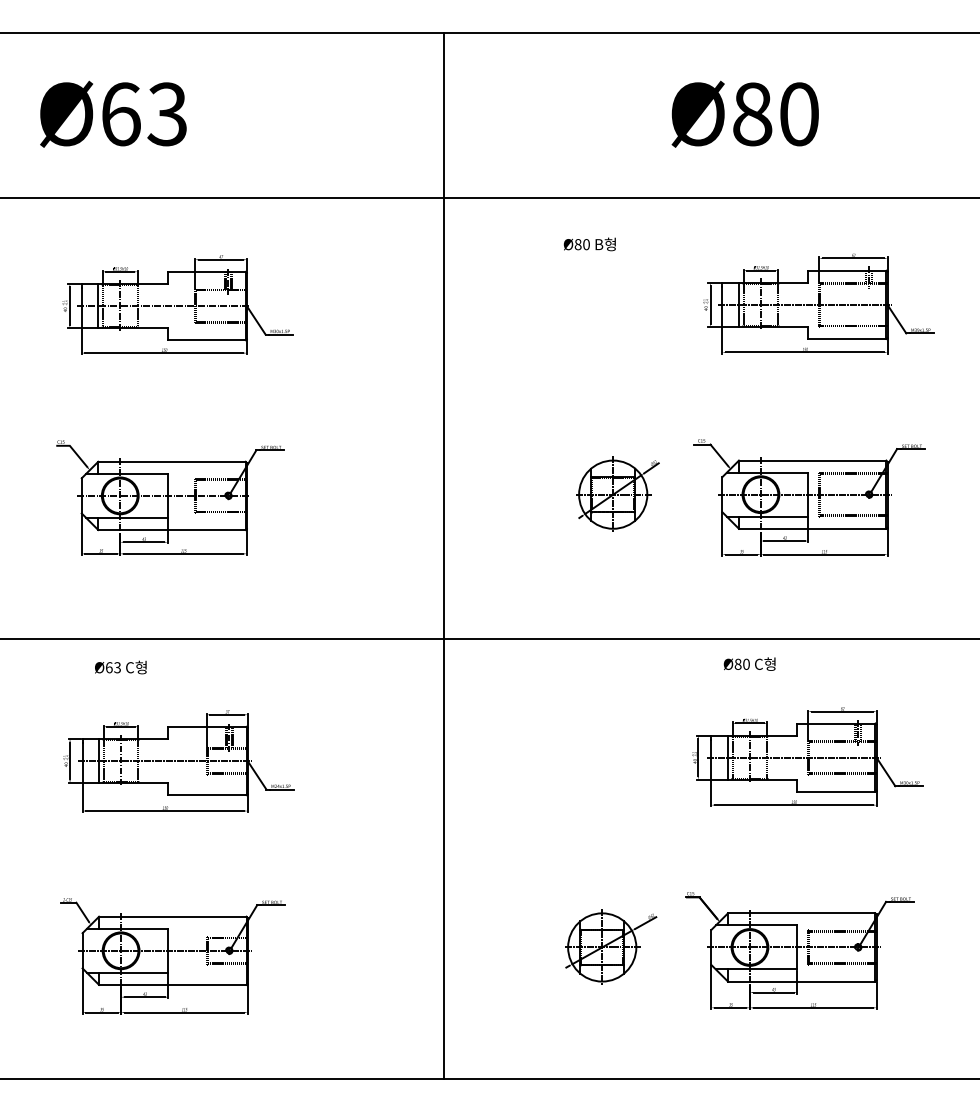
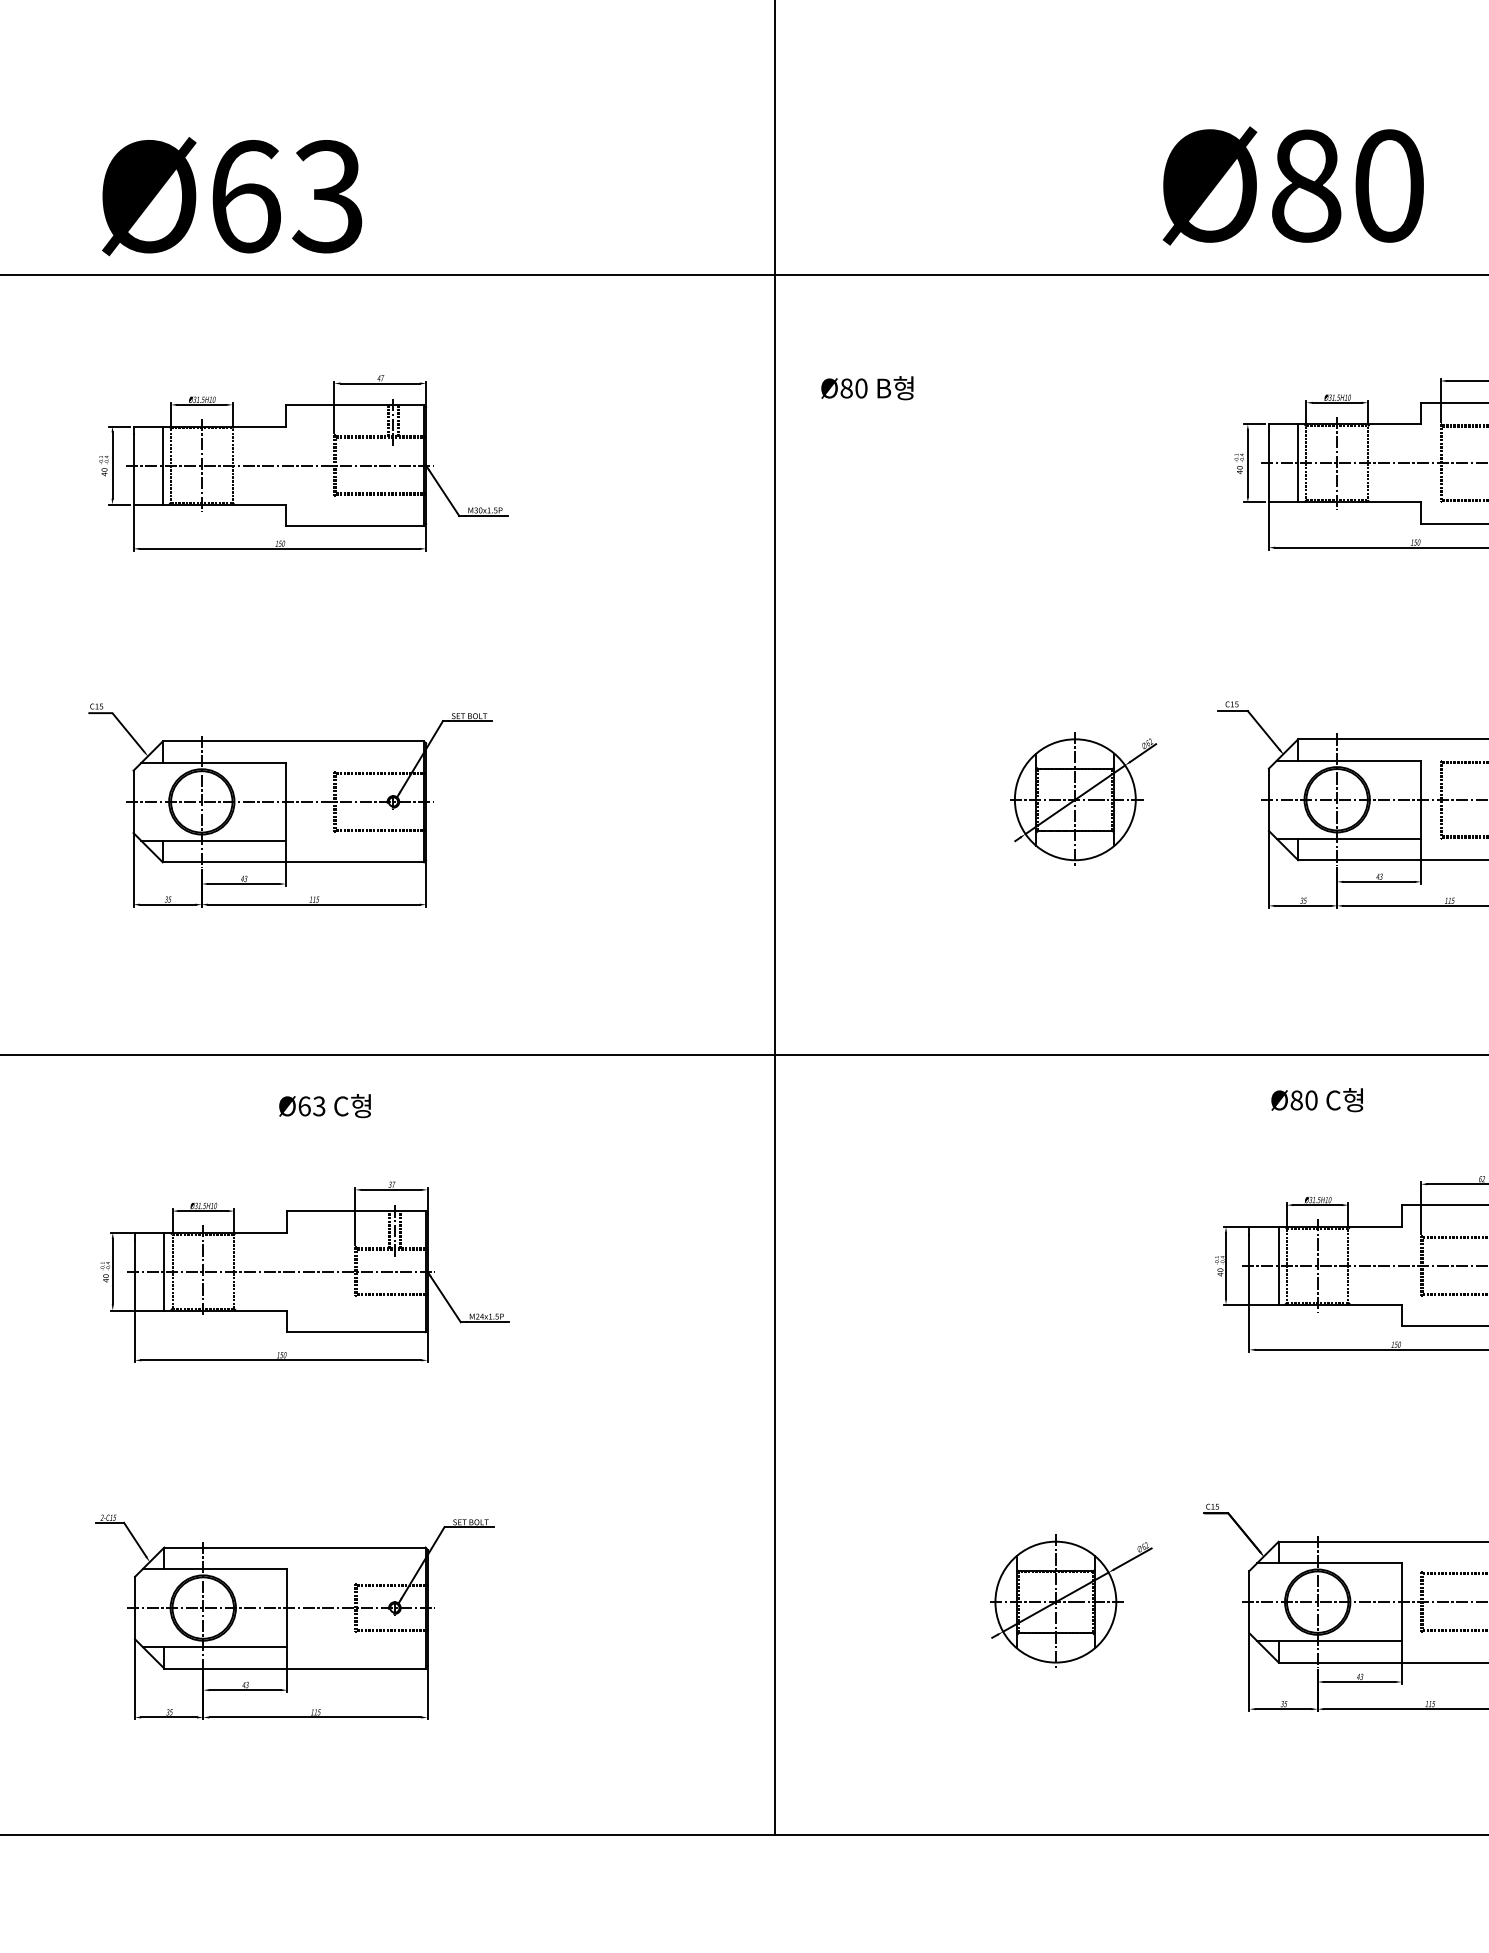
text: (113, 113) -> (232, 195), moved
text: (744, 113) -> (1292, 184), moved
text: (589, 244) -> (866, 388), moved
text: (120, 667) -> (324, 1106), moved

